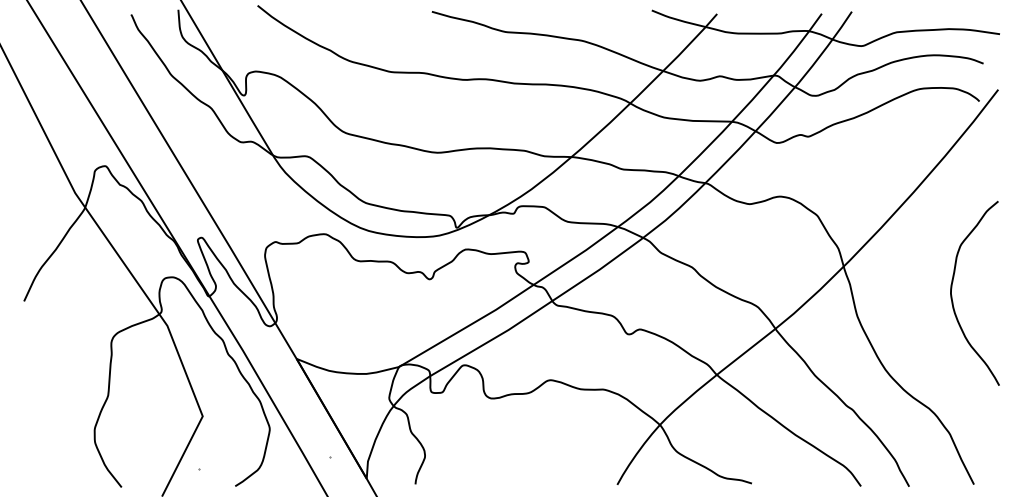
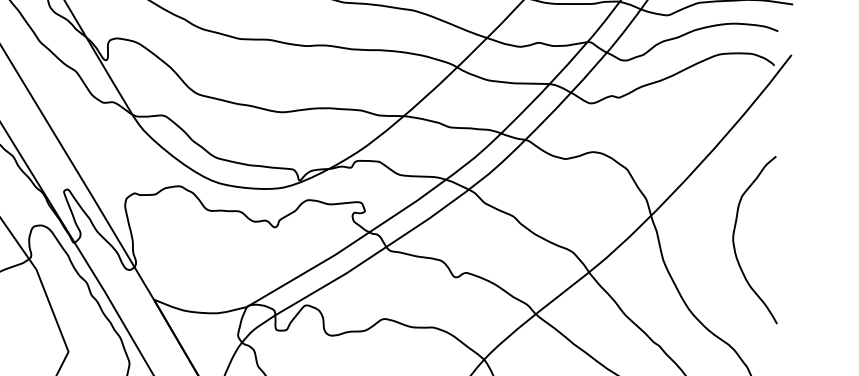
curve: (952, 295) -> (734, 242), moved

